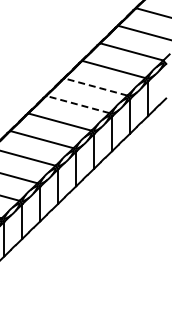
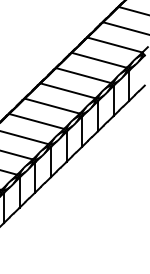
line: (95, 87) -> (83, 76), dashed -> solid
line: (77, 104) -> (67, 90), dashed -> solid

